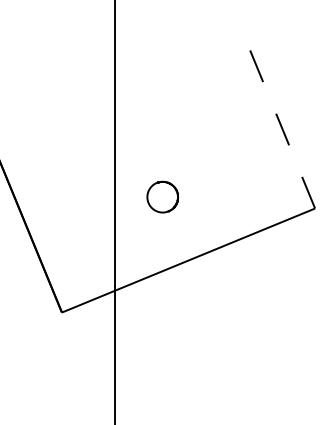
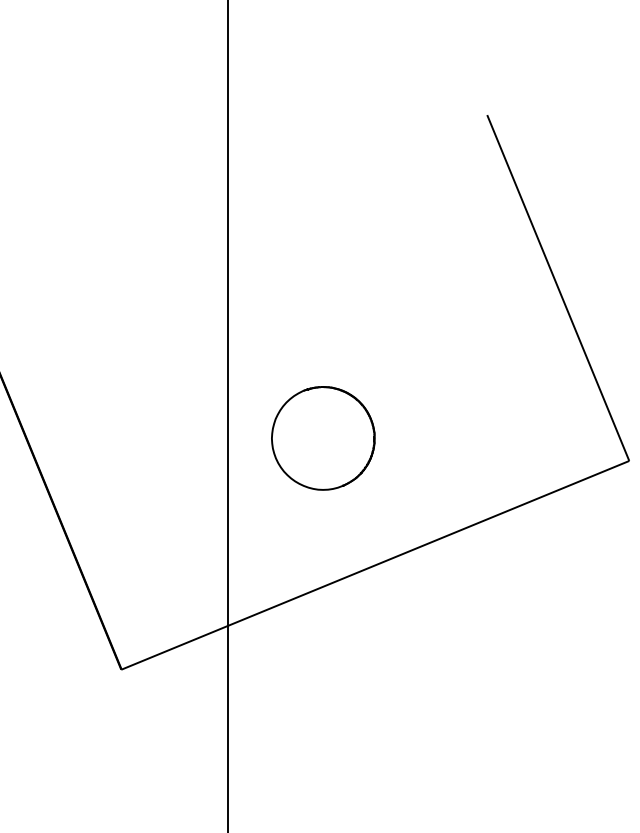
line: (279, 121) -> (557, 286), dashed -> solid
part: (162, 196) -> (323, 436), size x1.67

